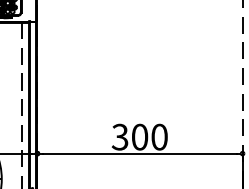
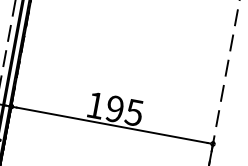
text: (139, 136) -> (114, 108), 300 -> 195

